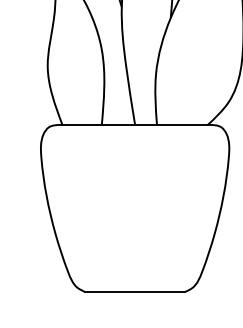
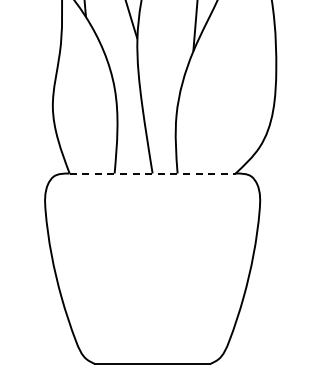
line: (135, 124) -> (152, 173), solid -> dashed

